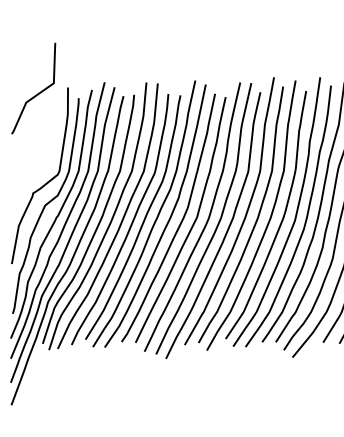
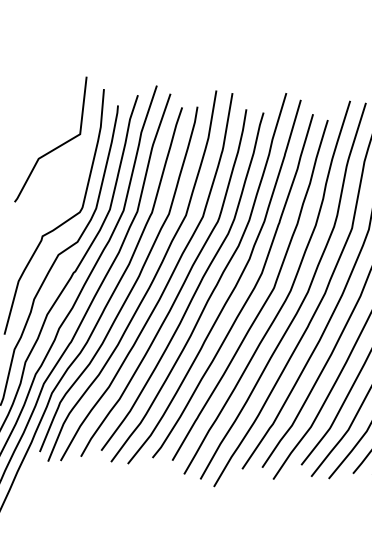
curve: (38, 92) -> (57, 145), moved

